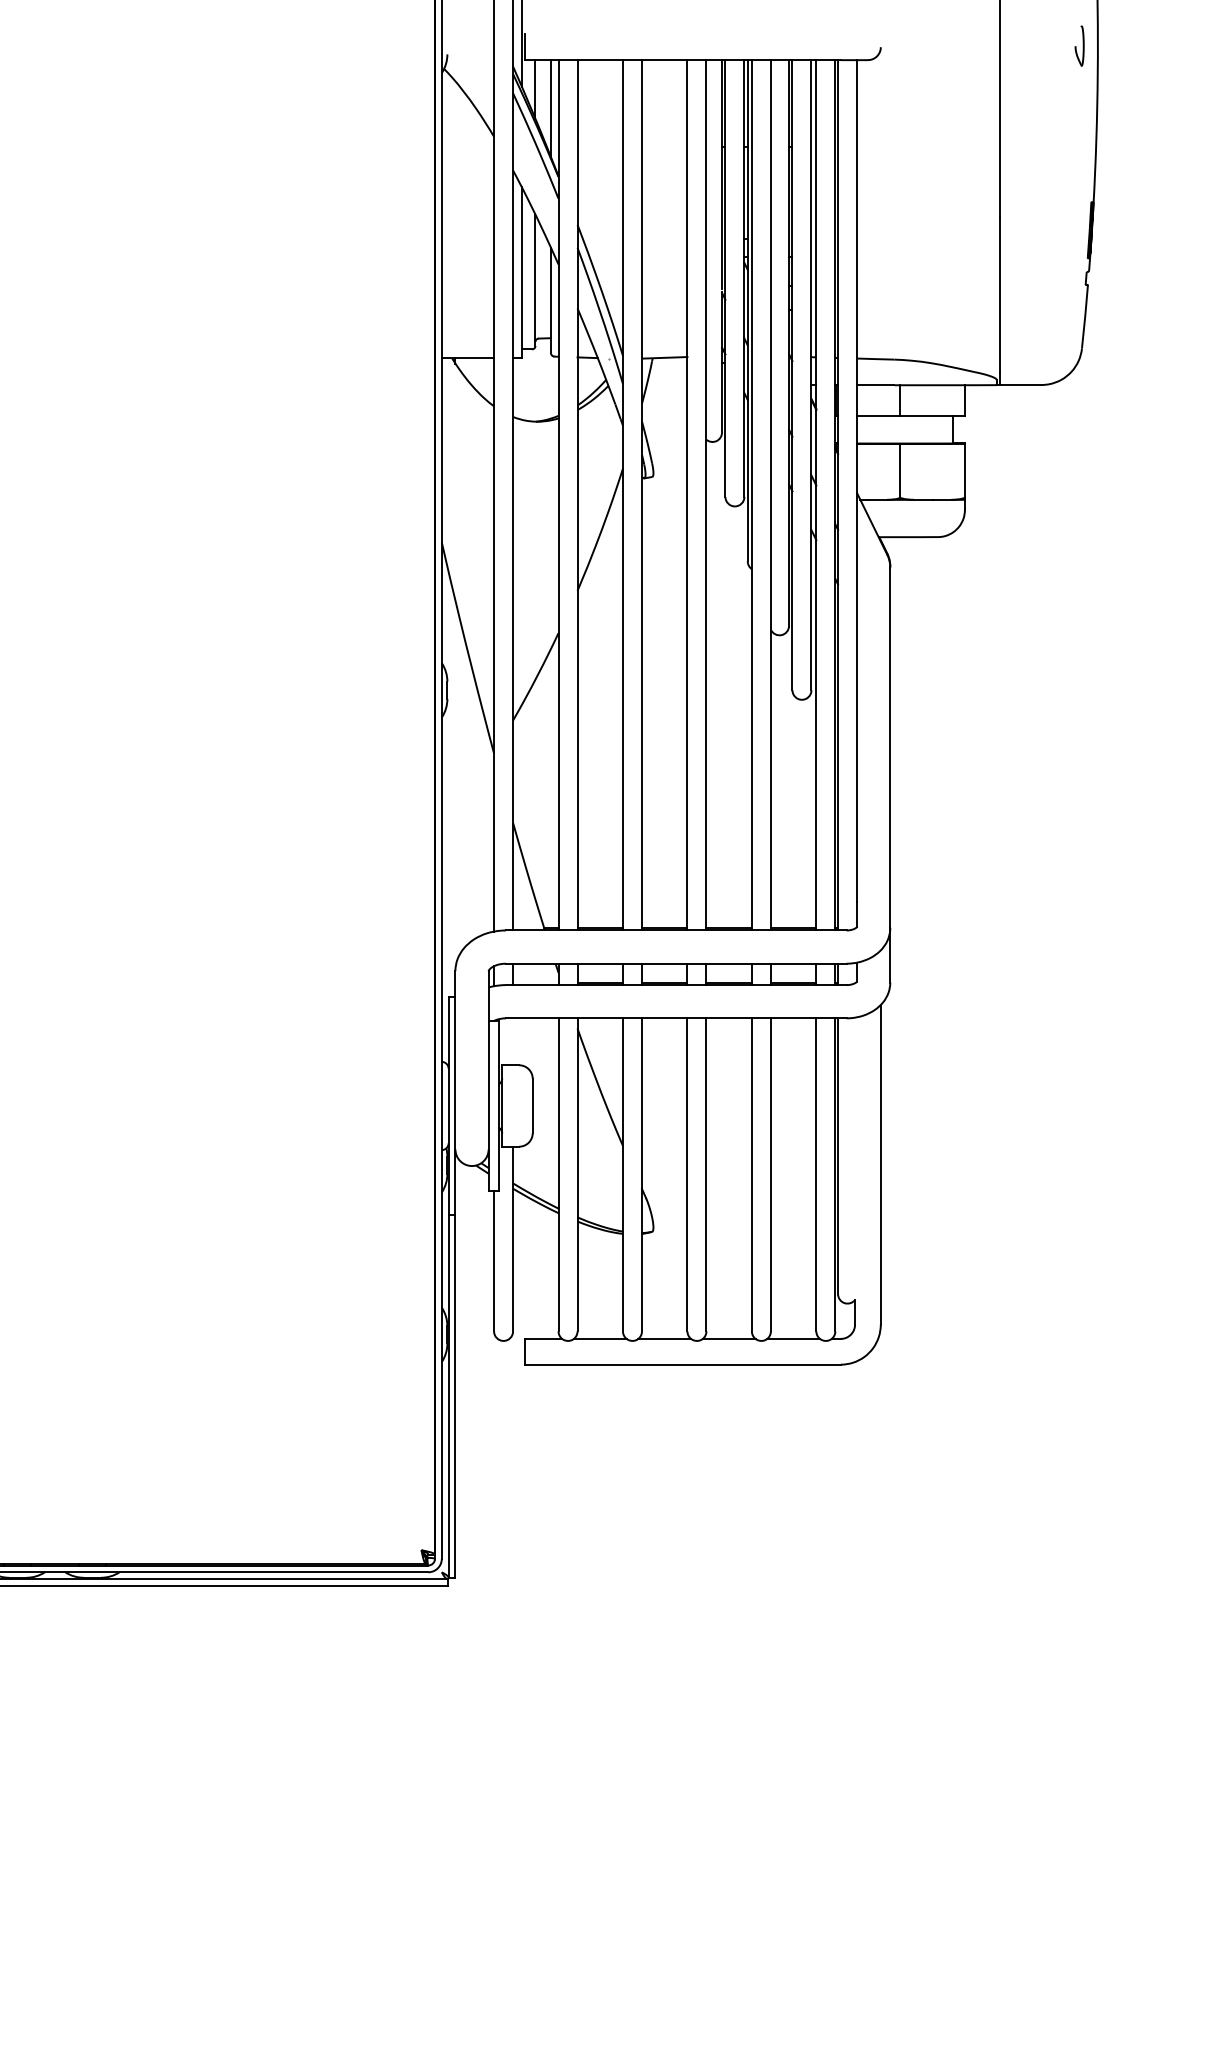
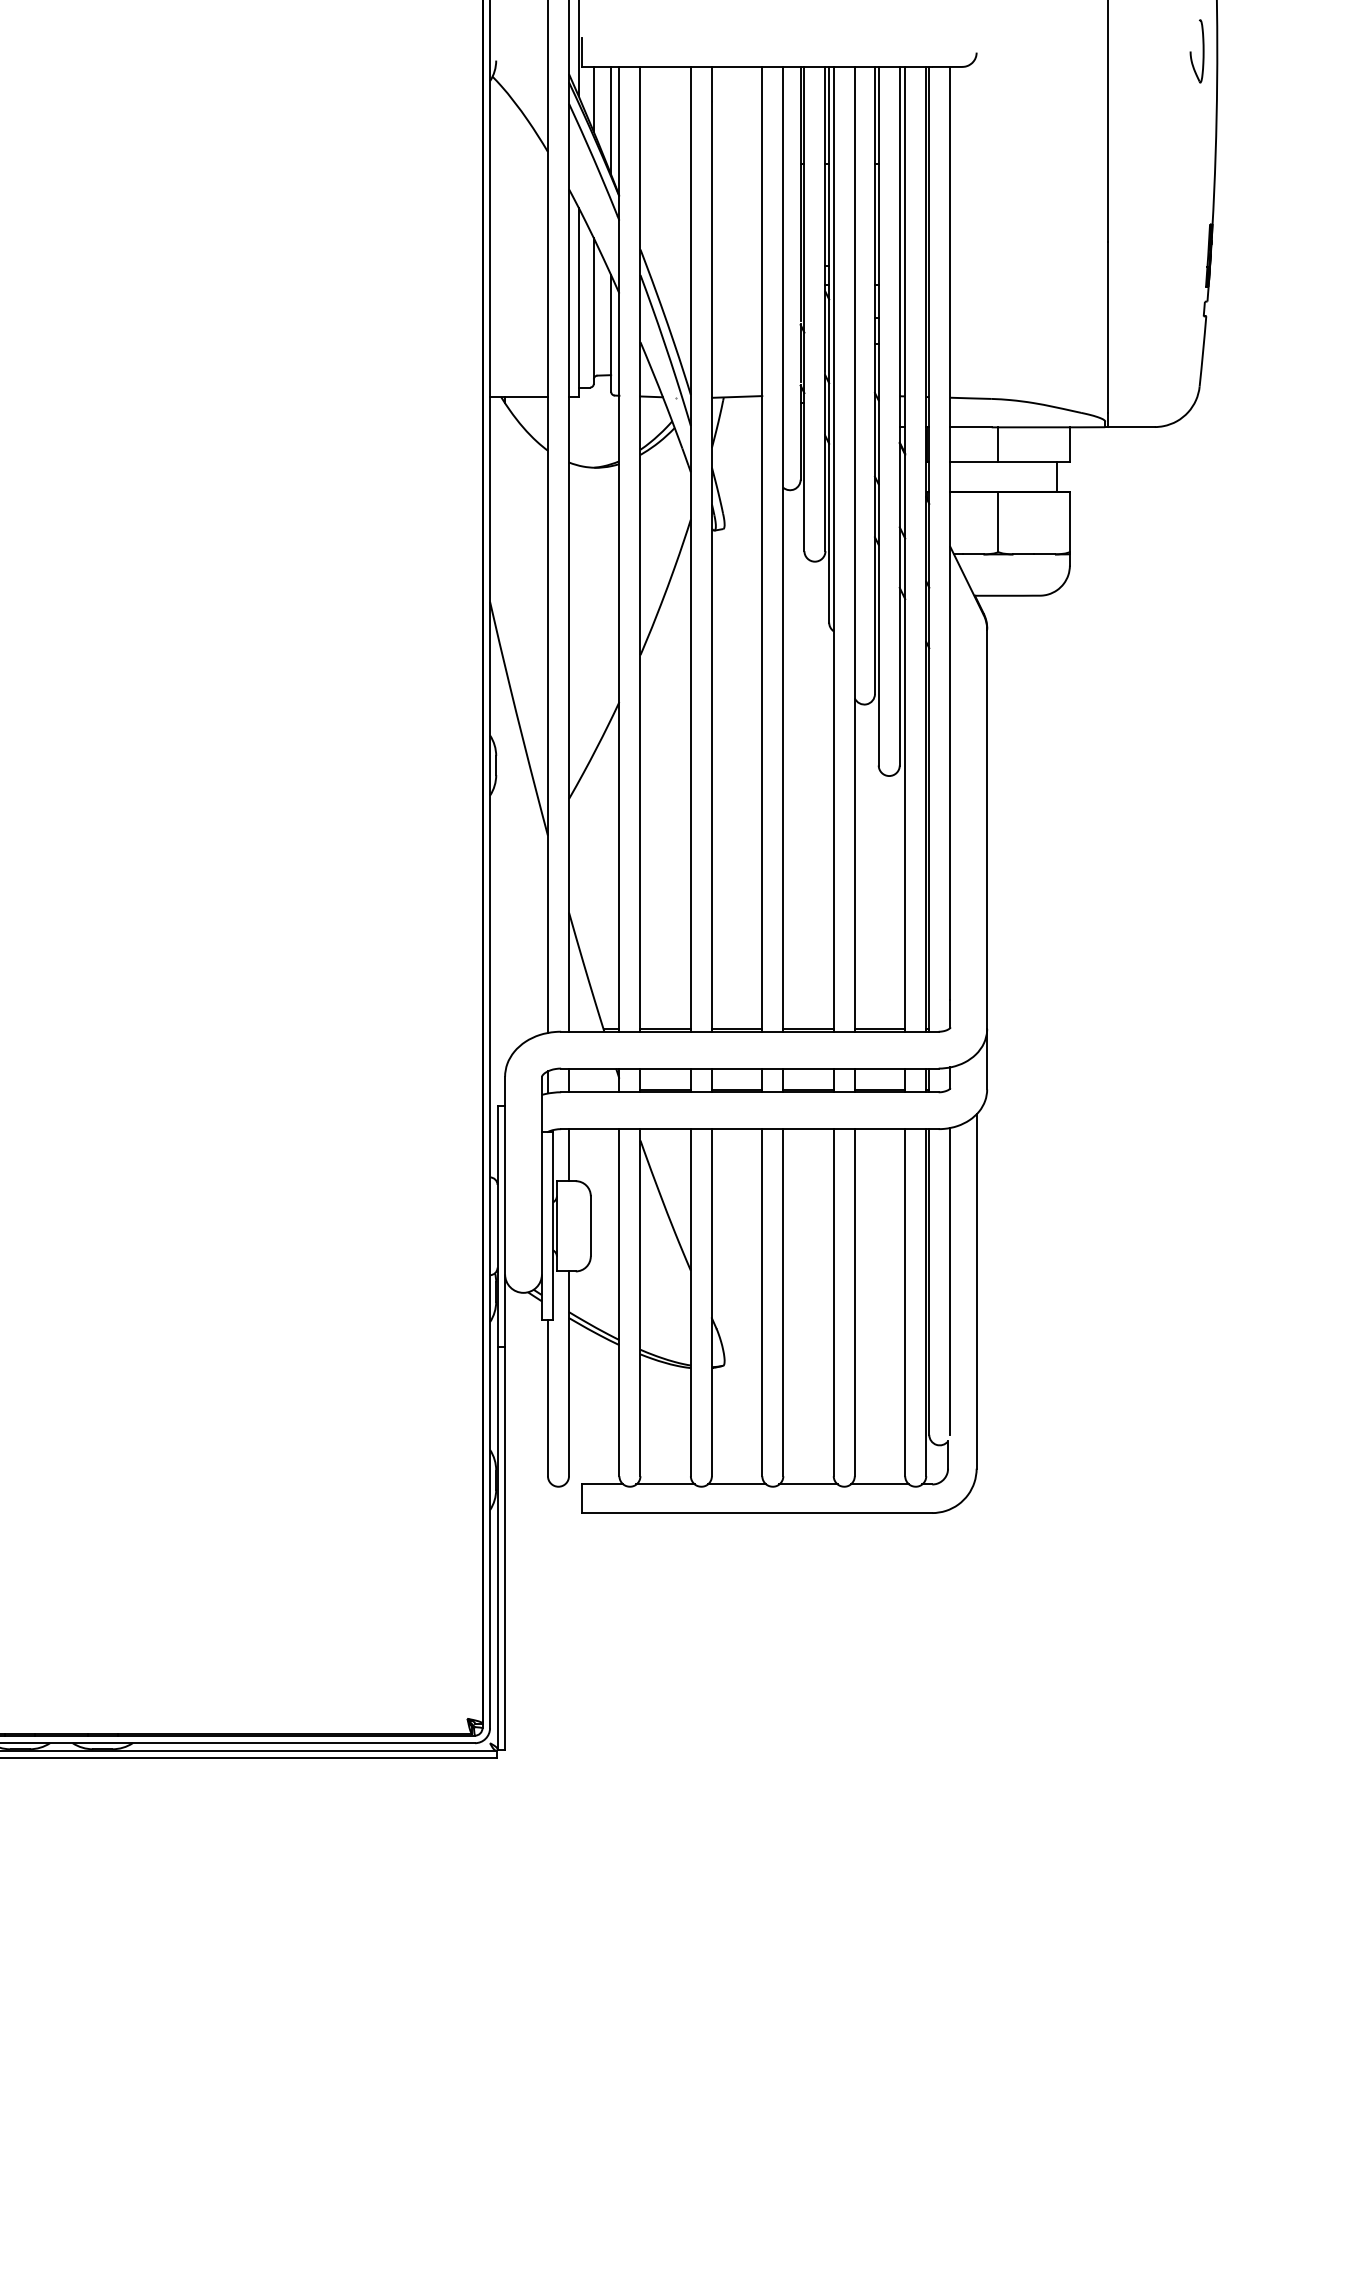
part: (1079, 46) -> (1196, 51), size x1.43
line: (513, 1042) -> (569, 1155), added
line: (857, 1155) -> (950, 1281), added

